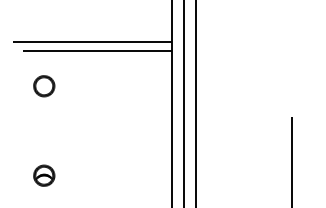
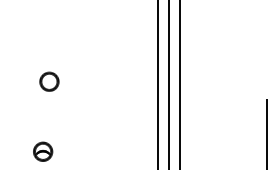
line: (91, 41) -> (85, 30), removed
line: (97, 51) -> (91, 39), removed
circle: (44, 86) -> (49, 82), moved

